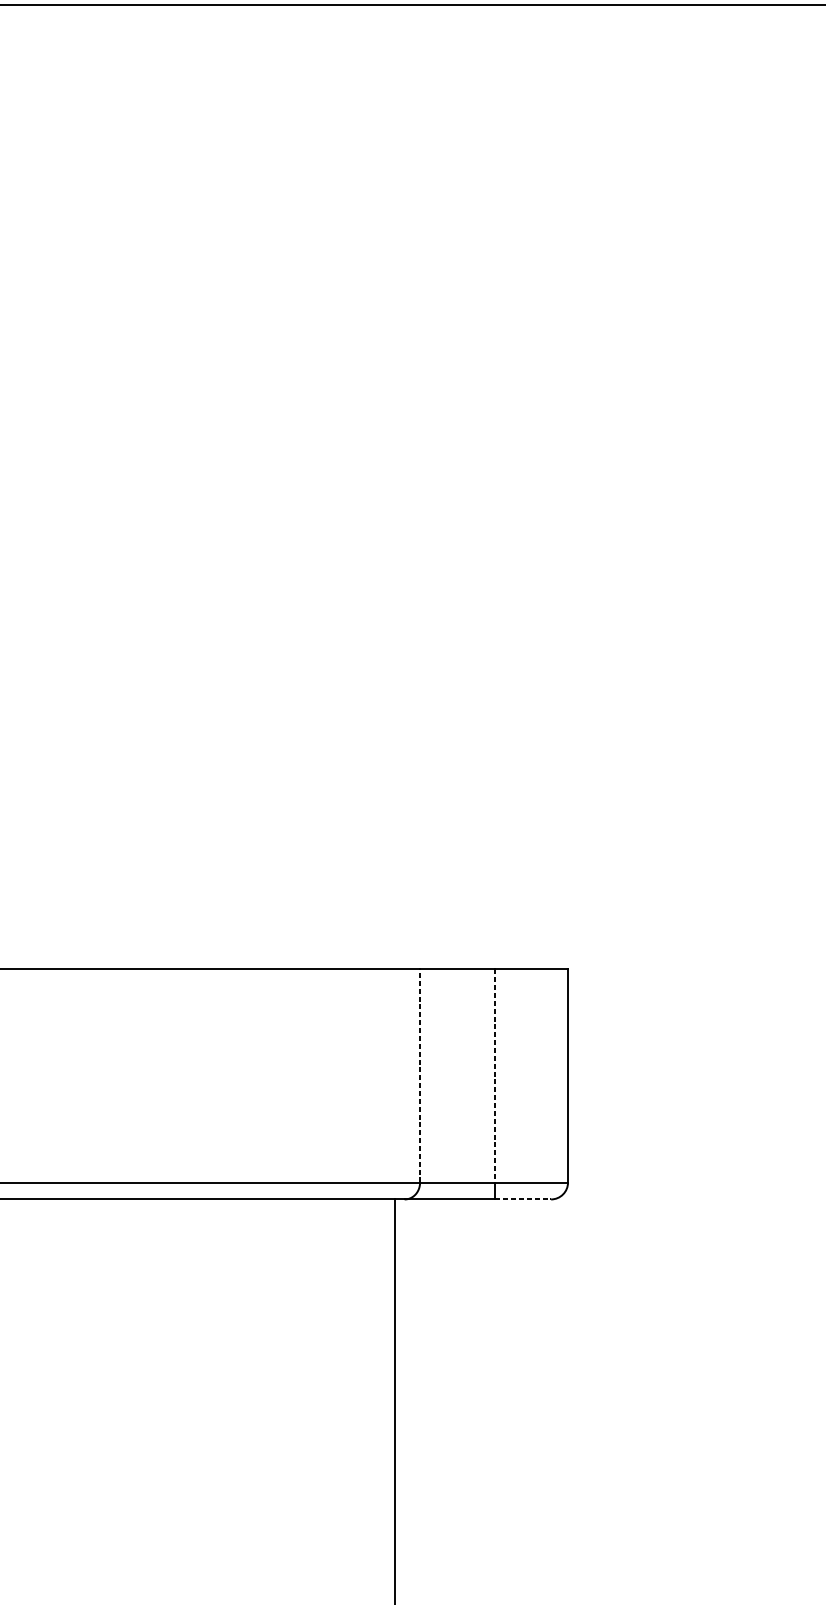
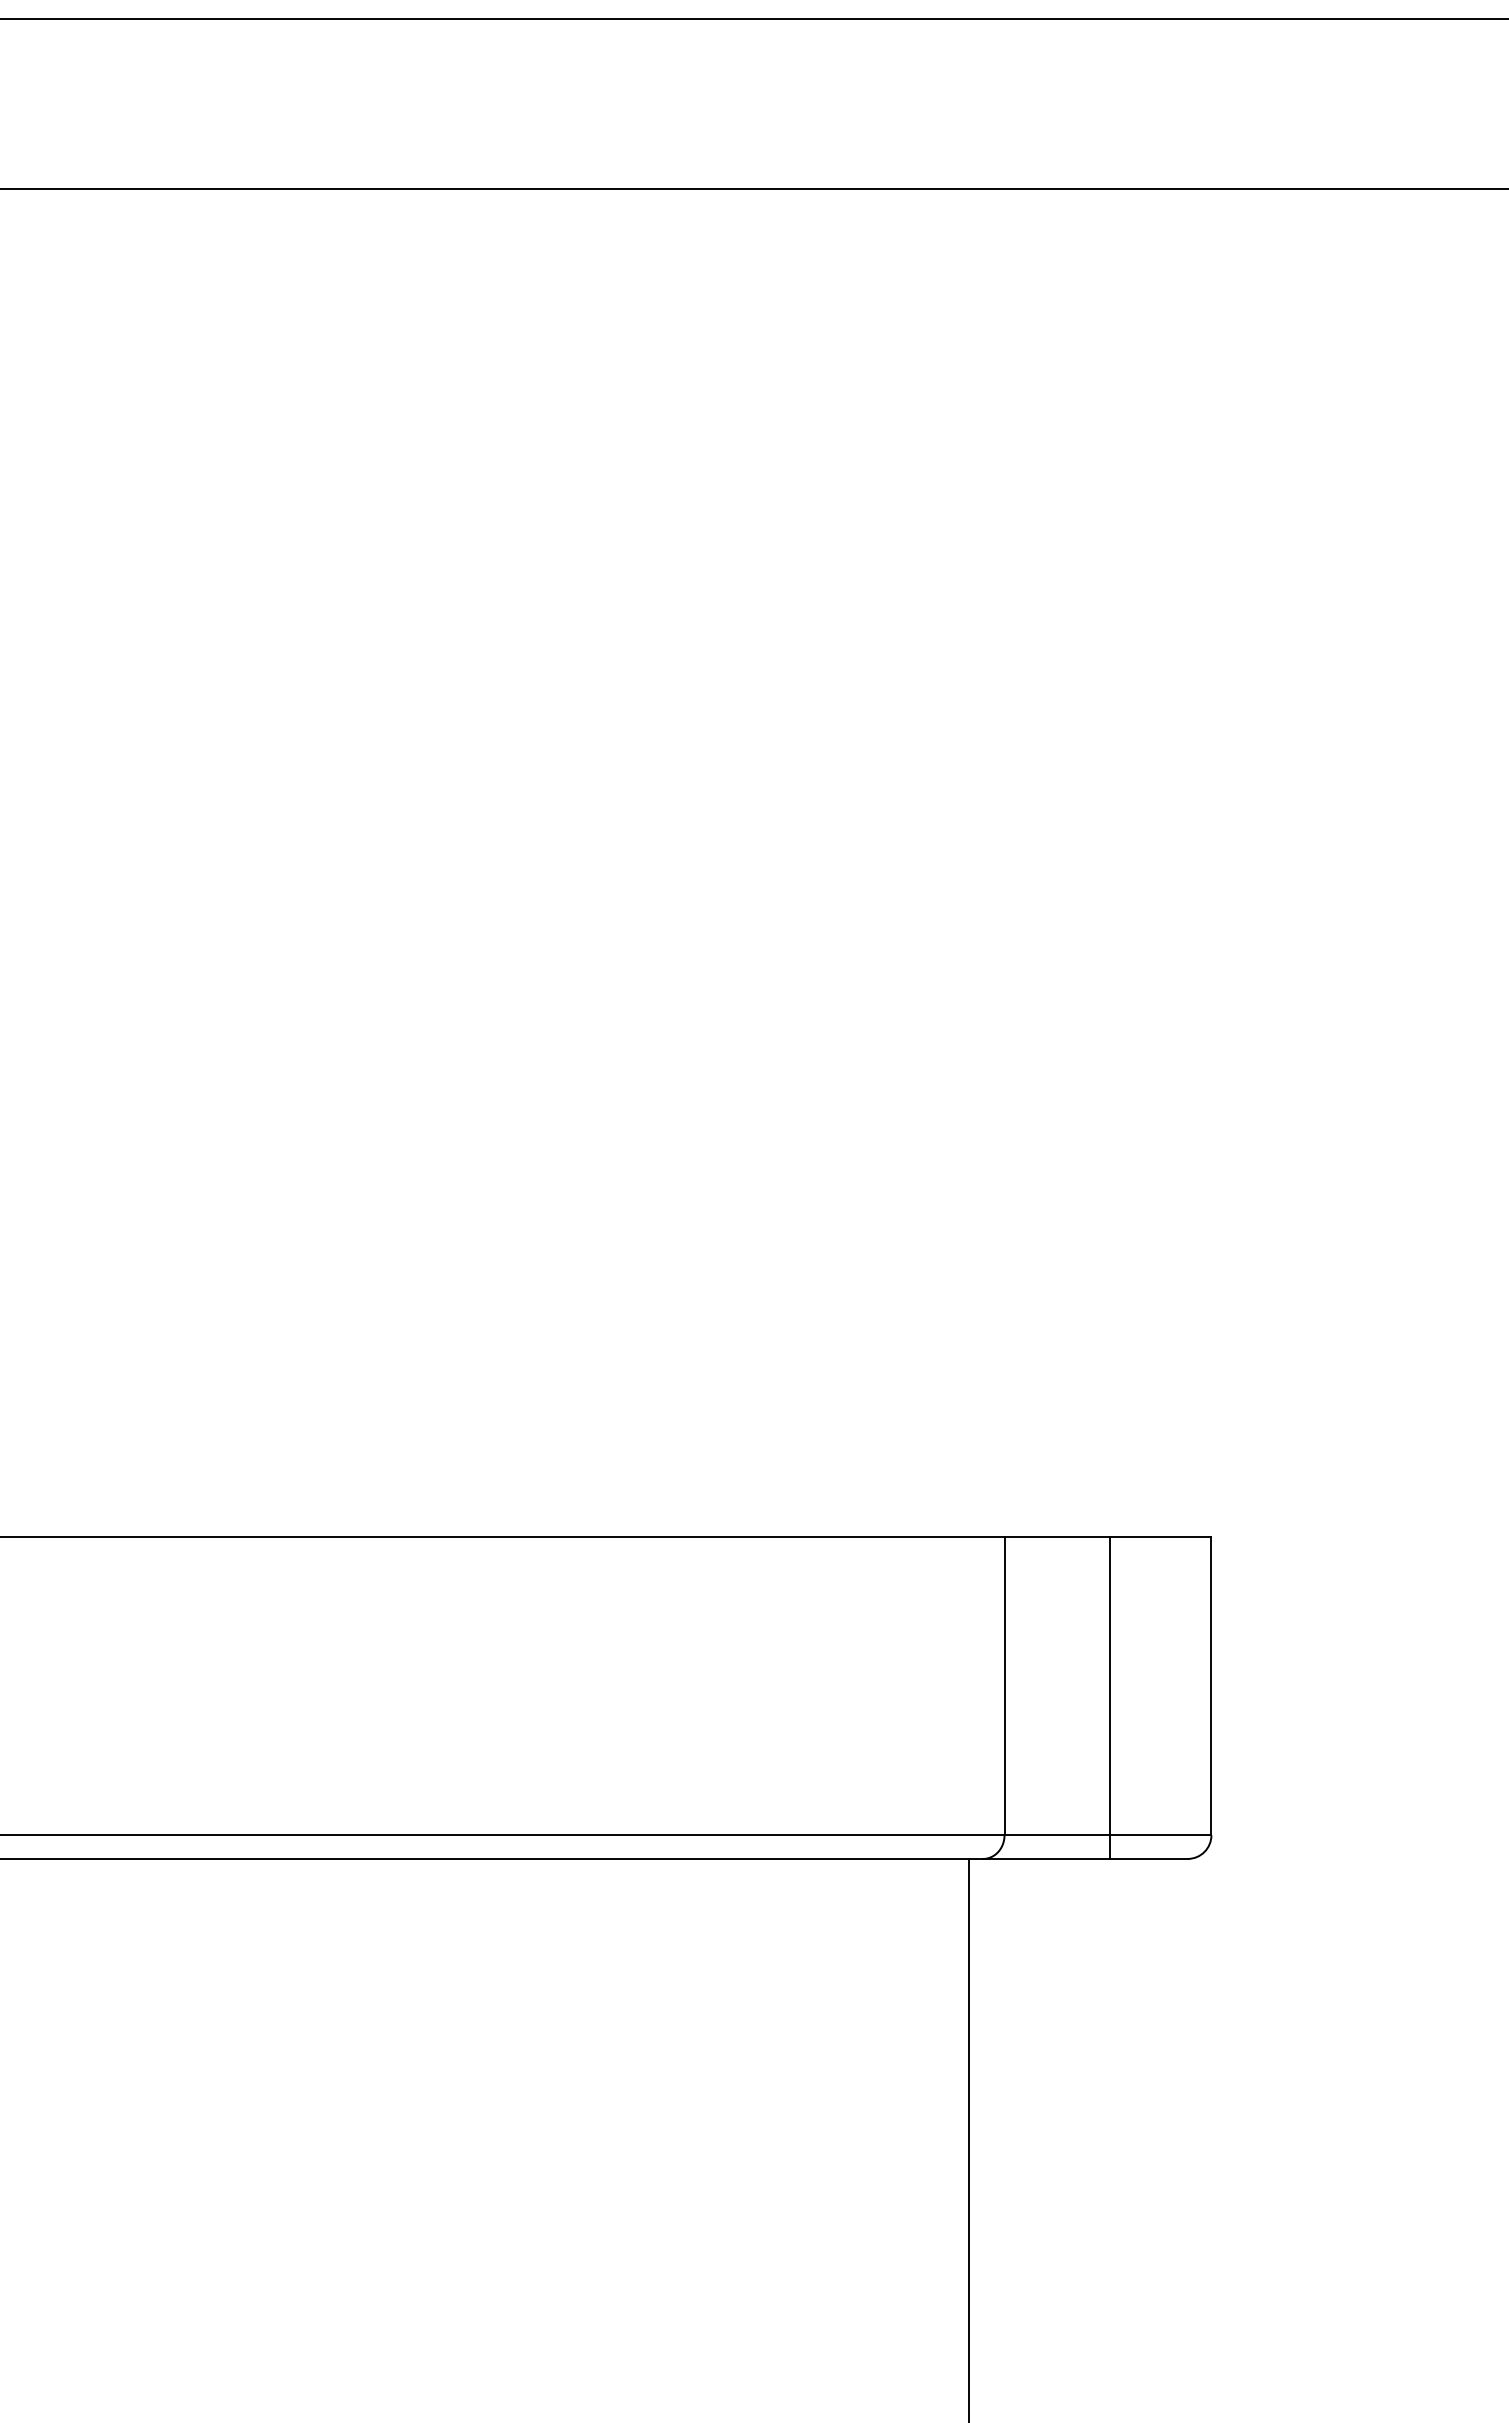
line: (420, 1075) -> (1004, 1685), dashed -> solid
line: (495, 1076) -> (1109, 1686), dashed -> solid
line: (523, 1199) -> (1148, 1858), dashed -> solid

